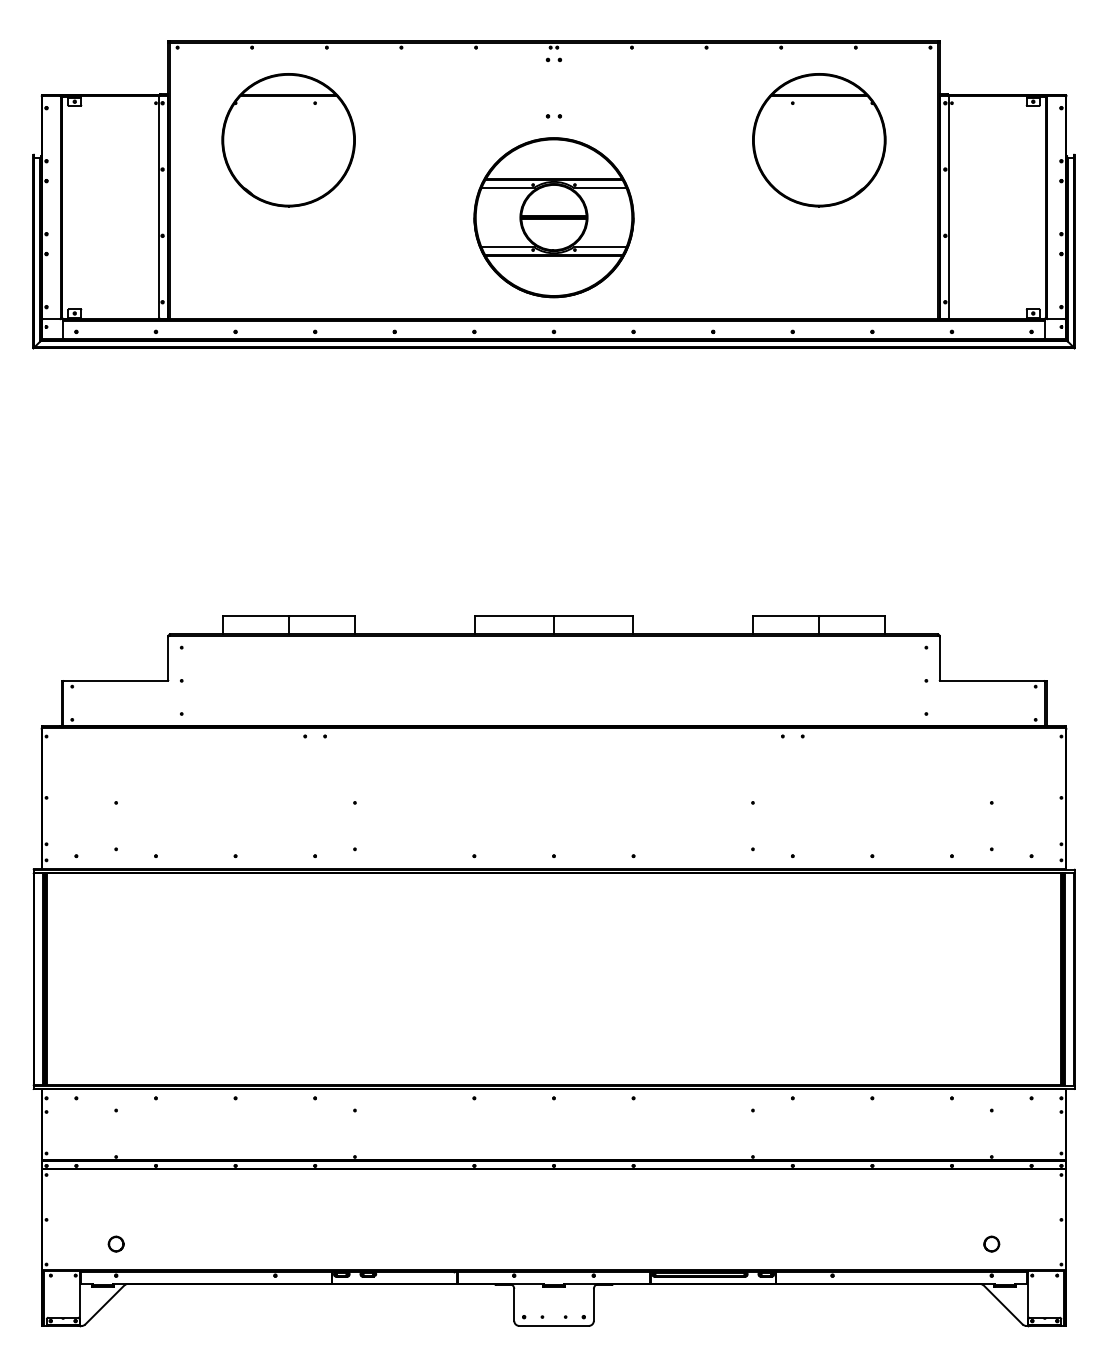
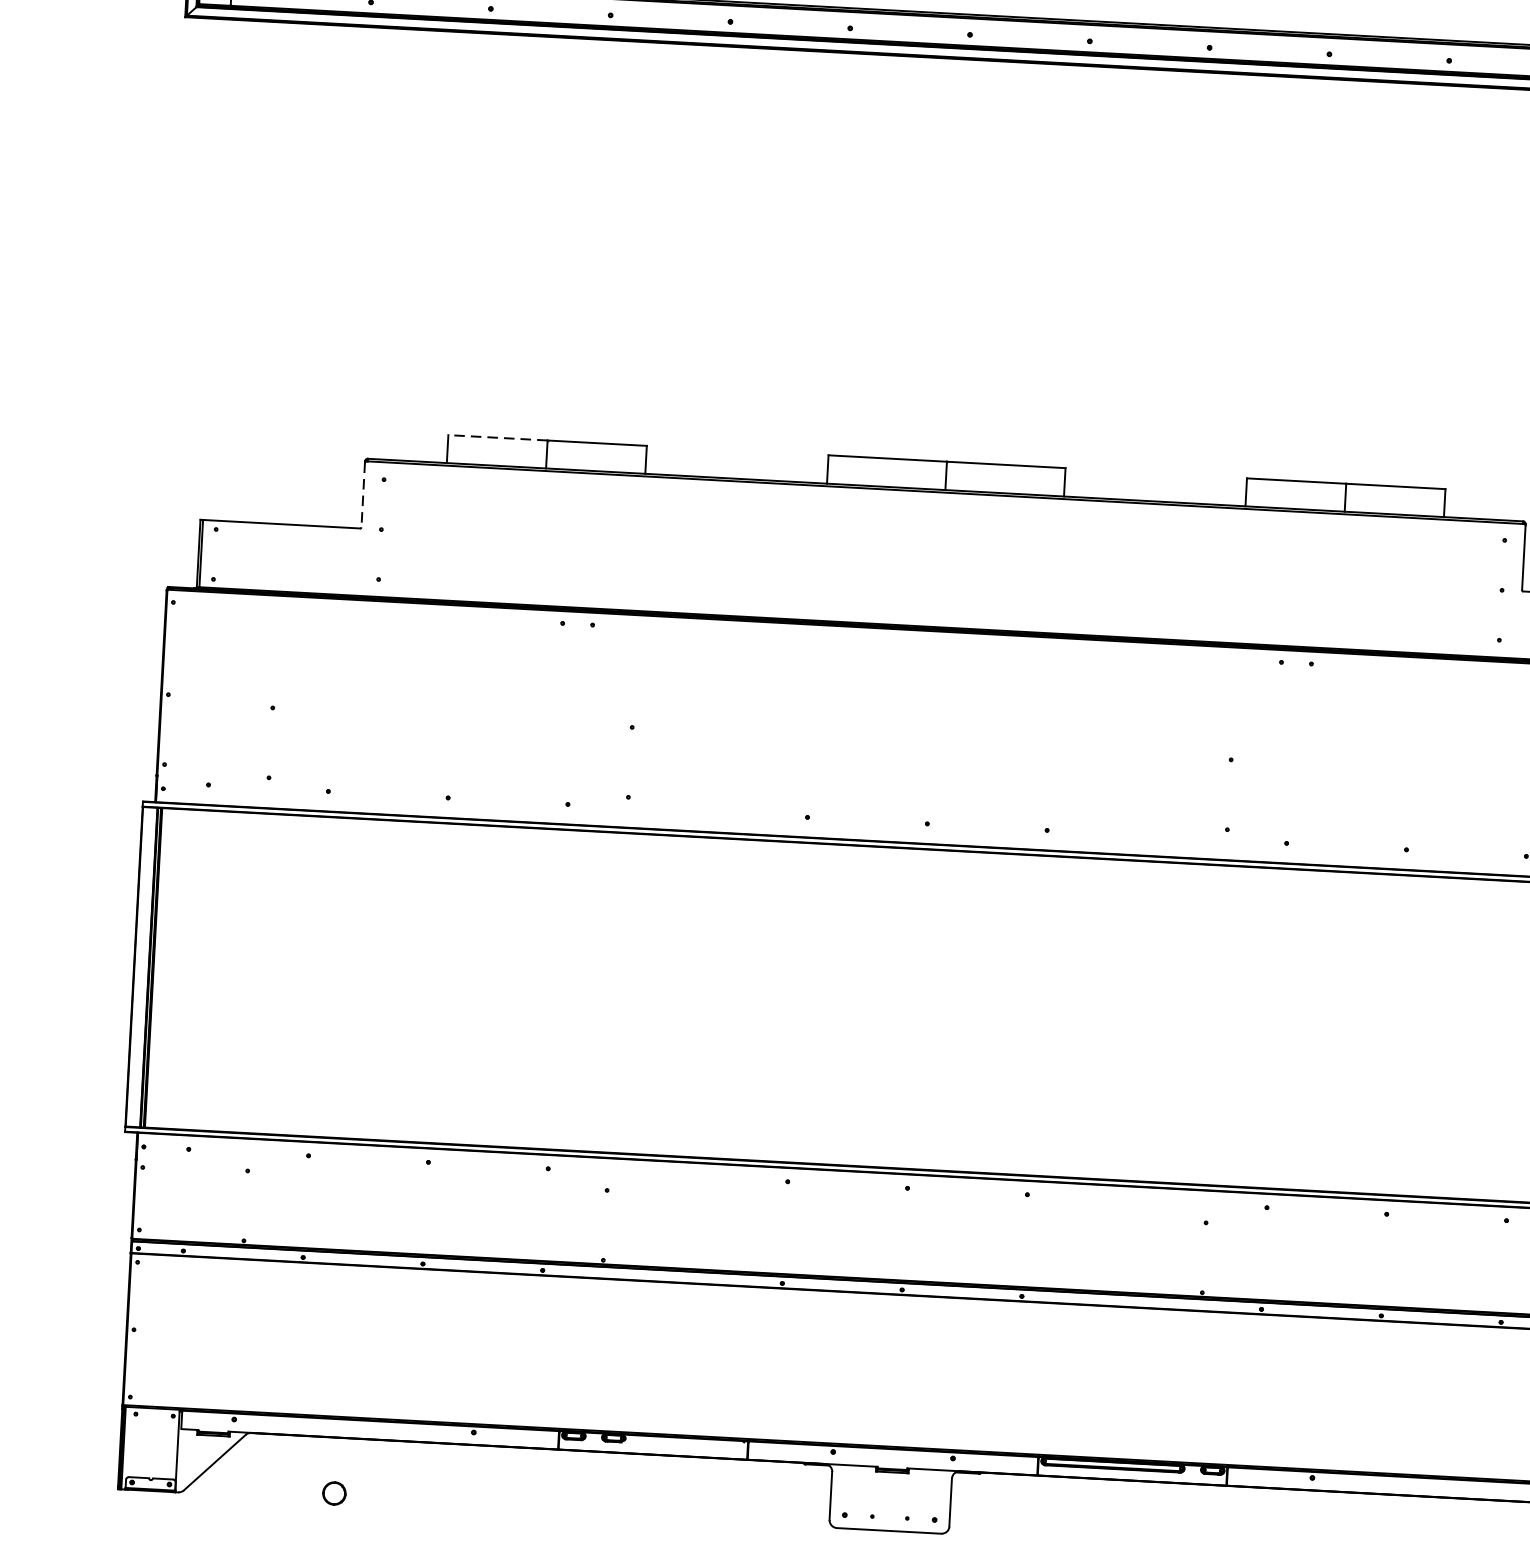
line: (255, 615) -> (497, 437), solid -> dashed
line: (168, 658) -> (363, 494), solid -> dashed
part: (115, 1243) -> (333, 1492), moved

